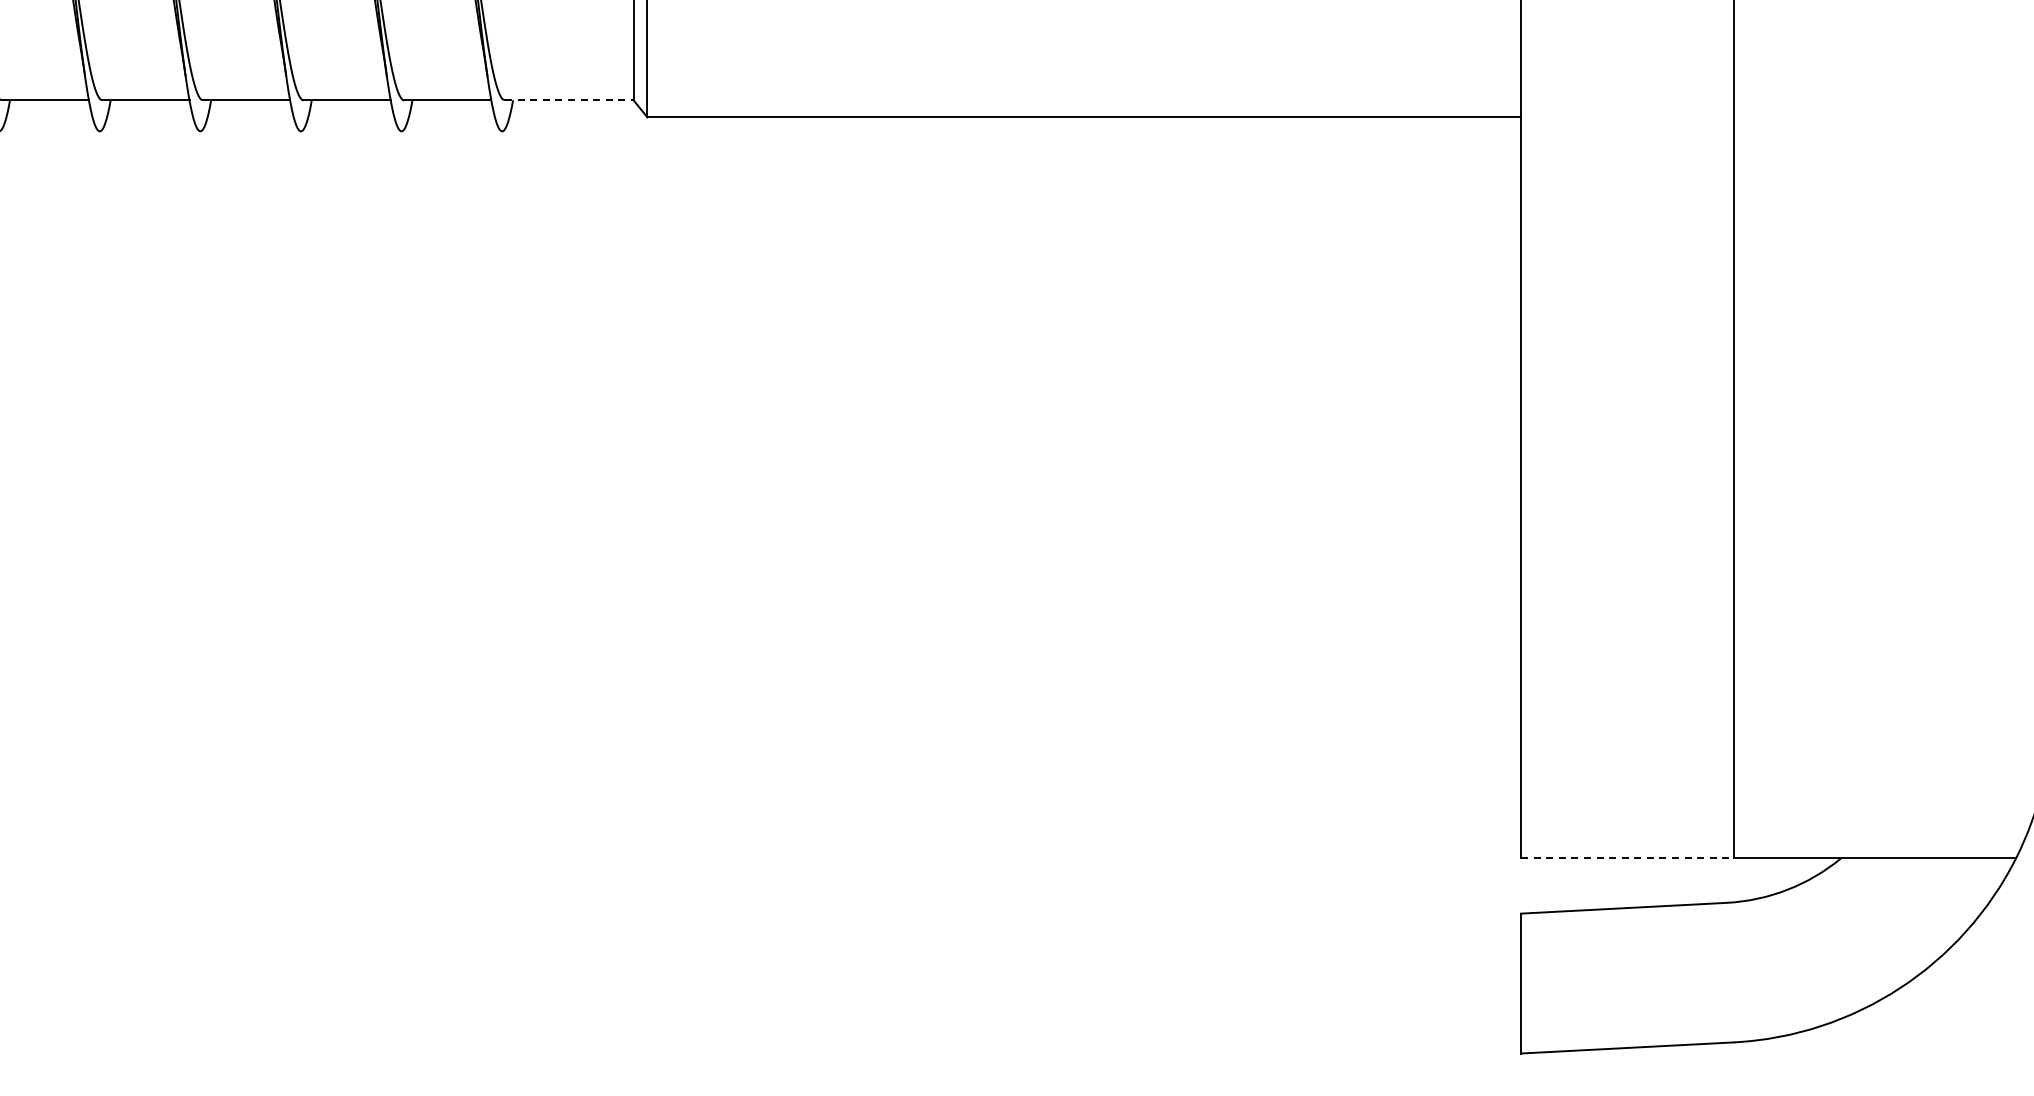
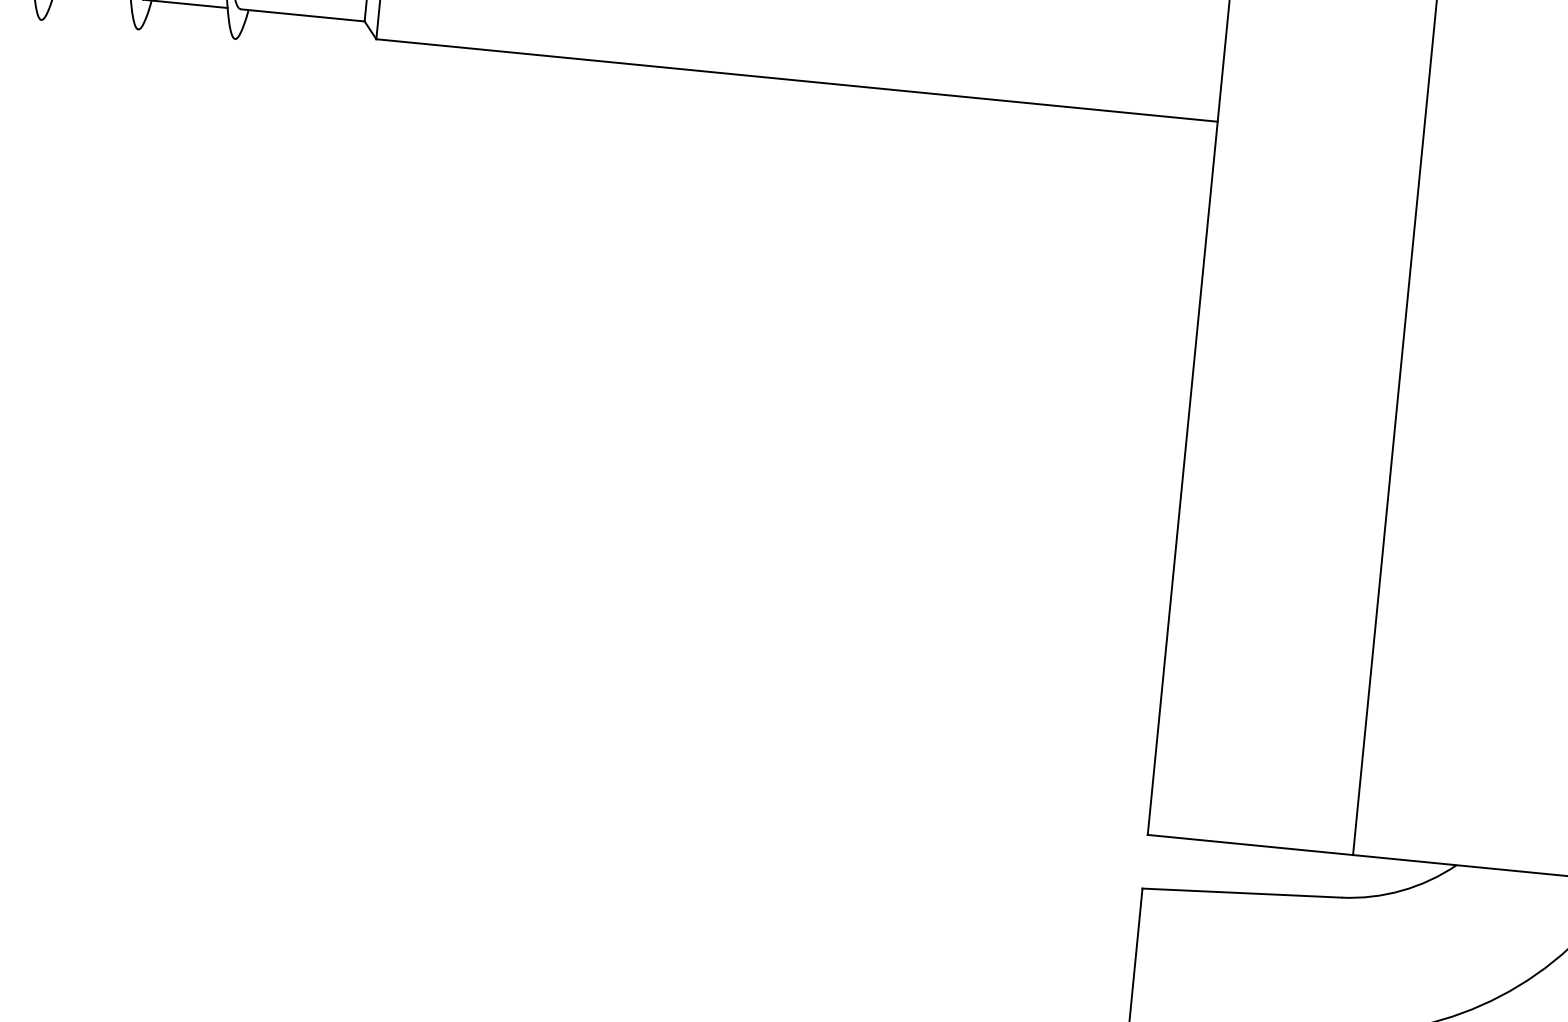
line: (569, 100) -> (302, 15), dashed -> solid
line: (1627, 857) -> (1250, 844), dashed -> solid

